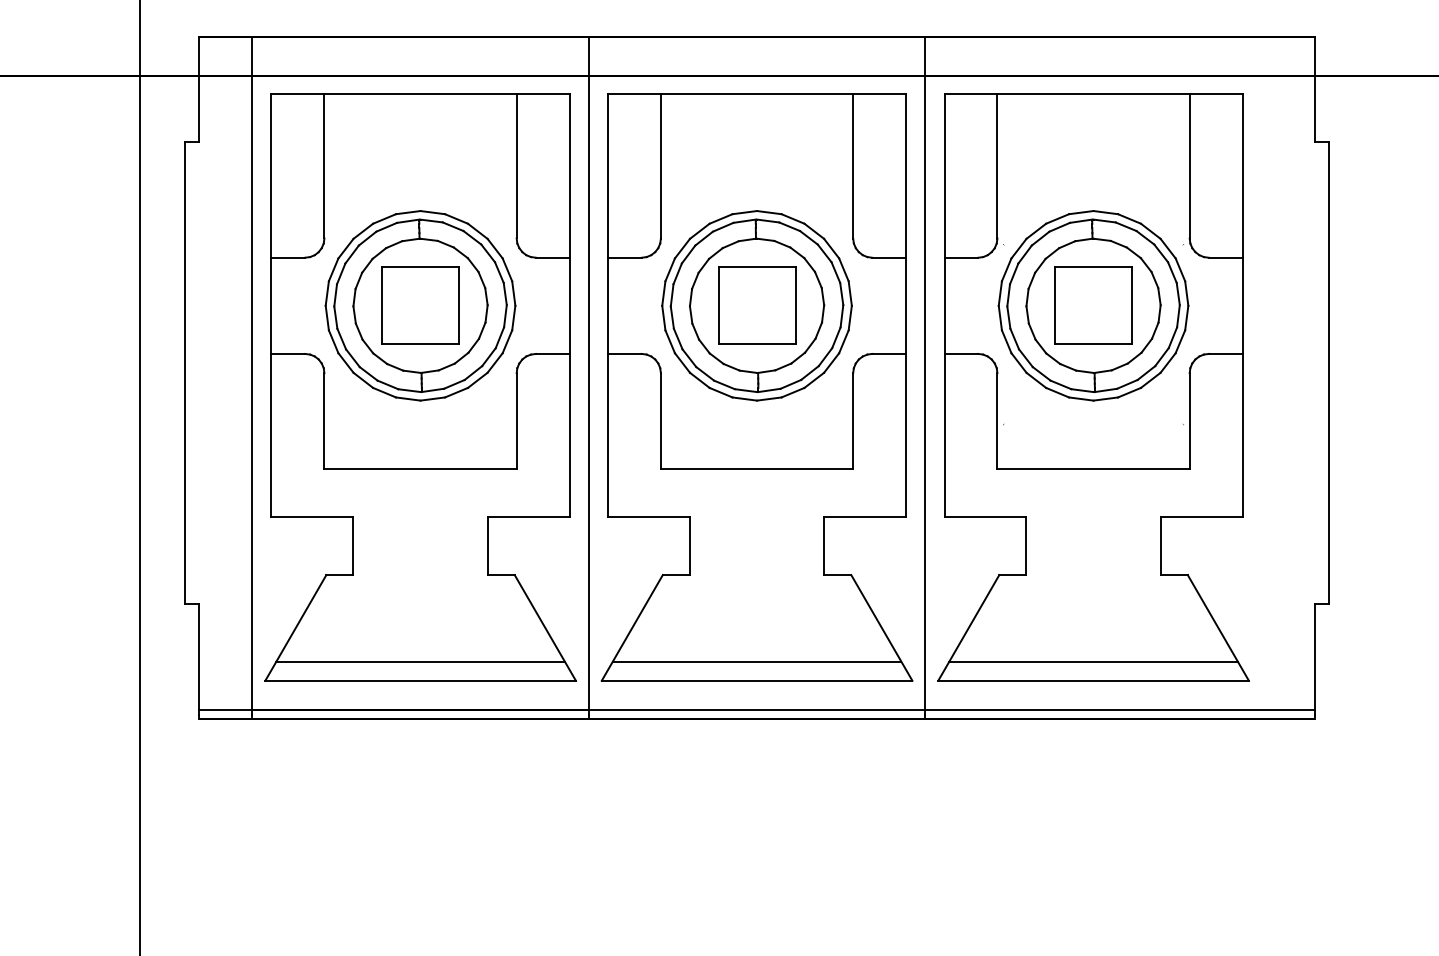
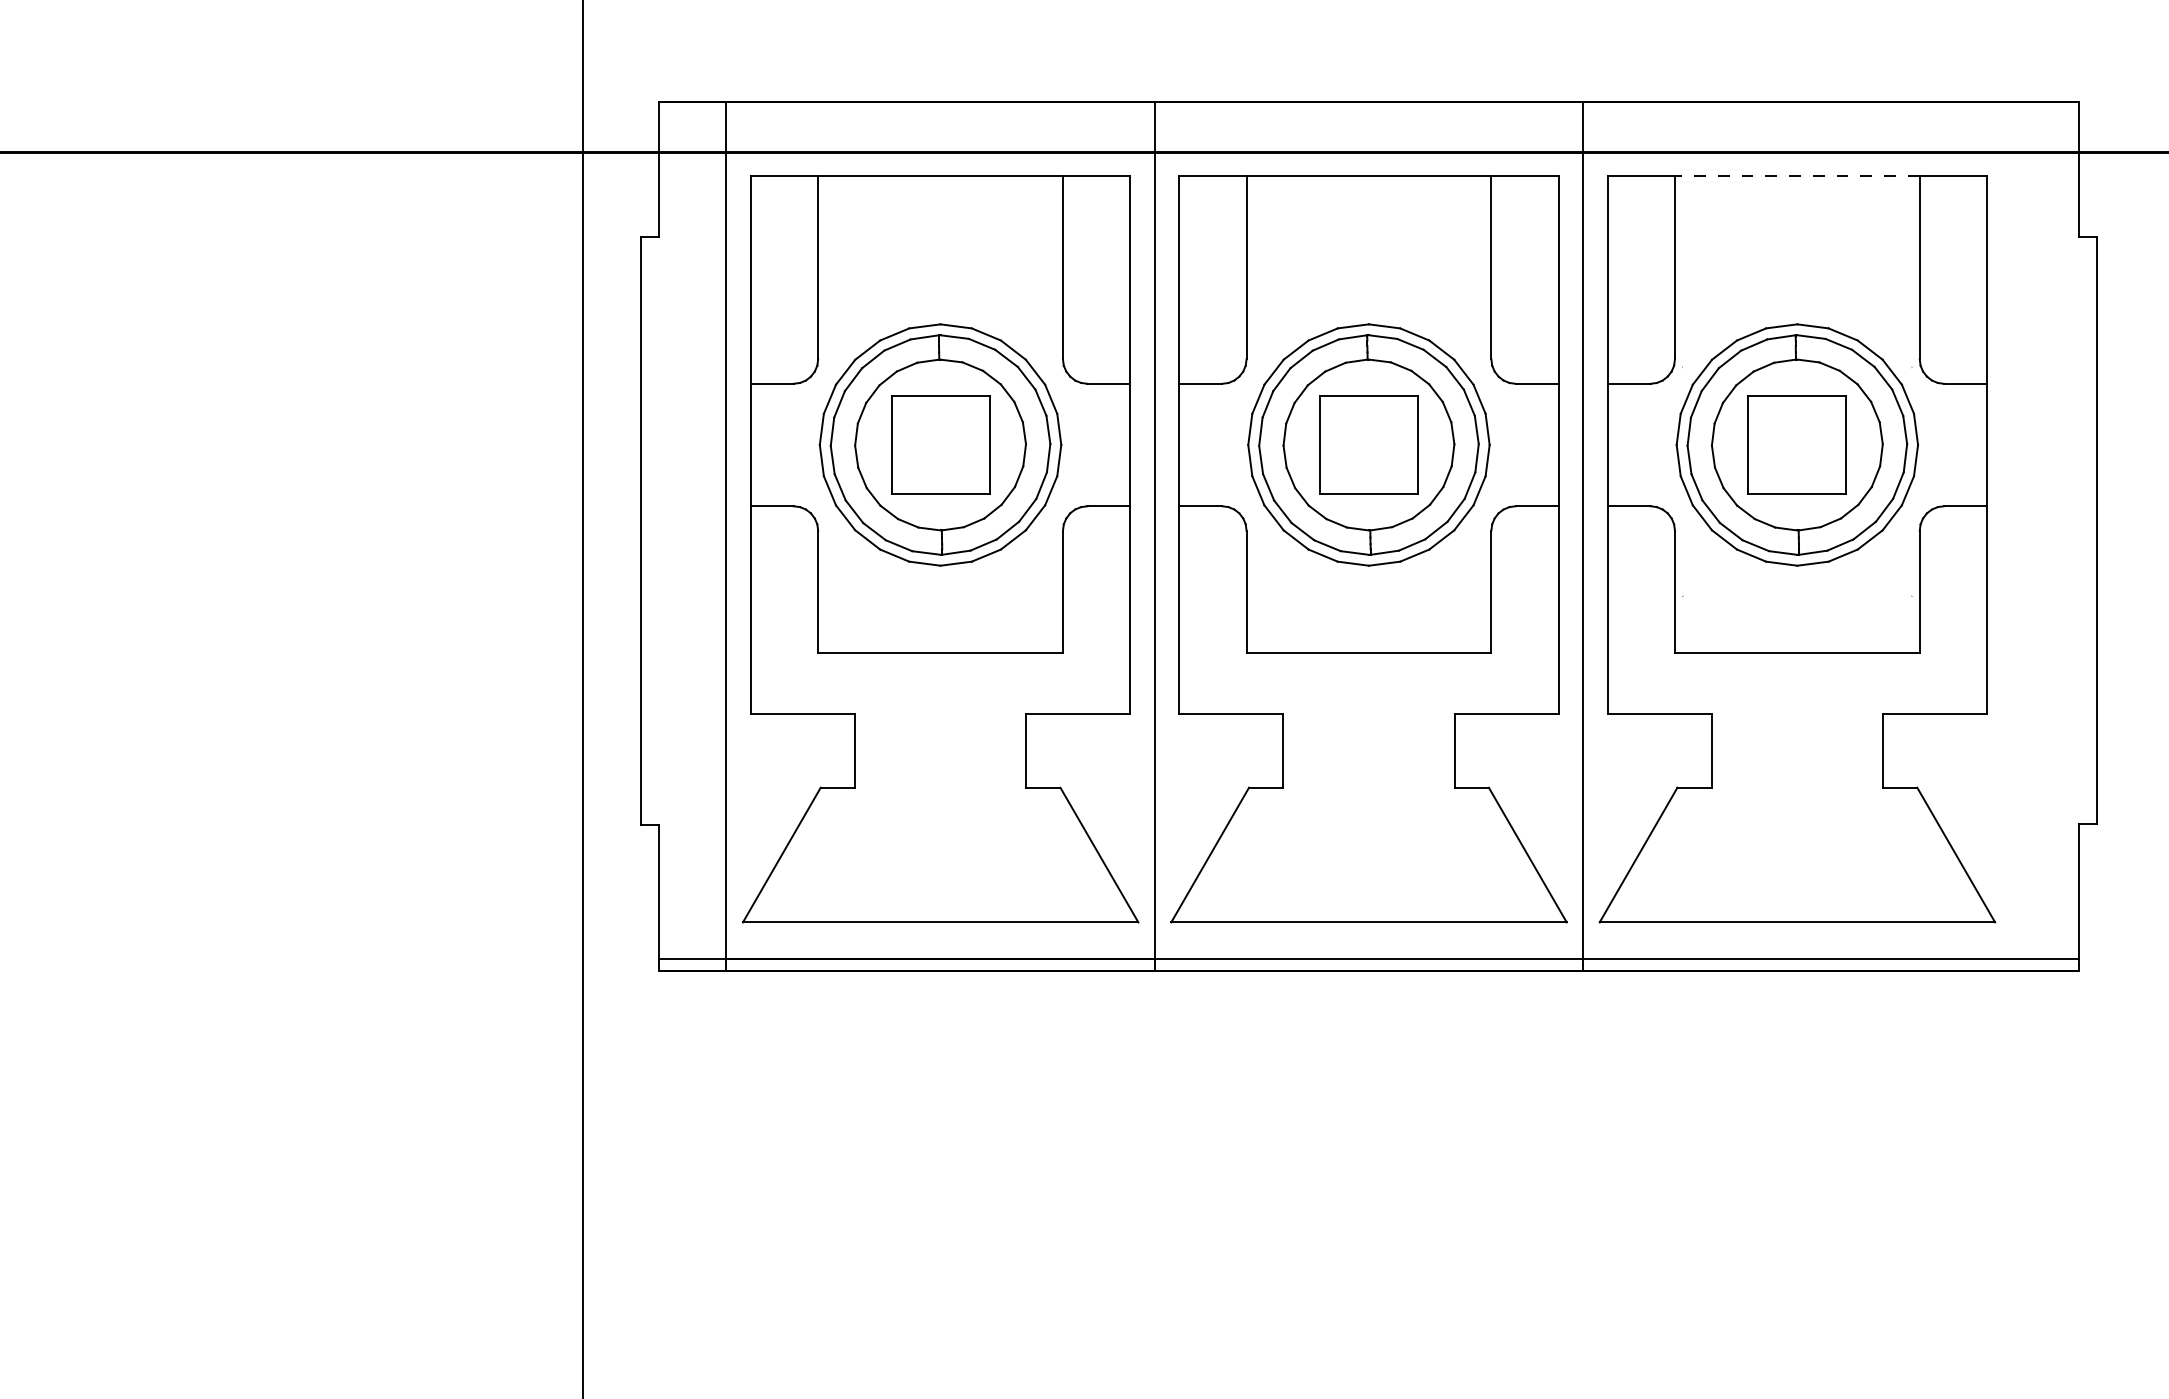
line: (1092, 94) -> (1796, 175), solid -> dashed
line: (420, 661) -> (940, 897), removed
line: (756, 661) -> (1368, 897), removed
line: (1092, 661) -> (1796, 897), removed

